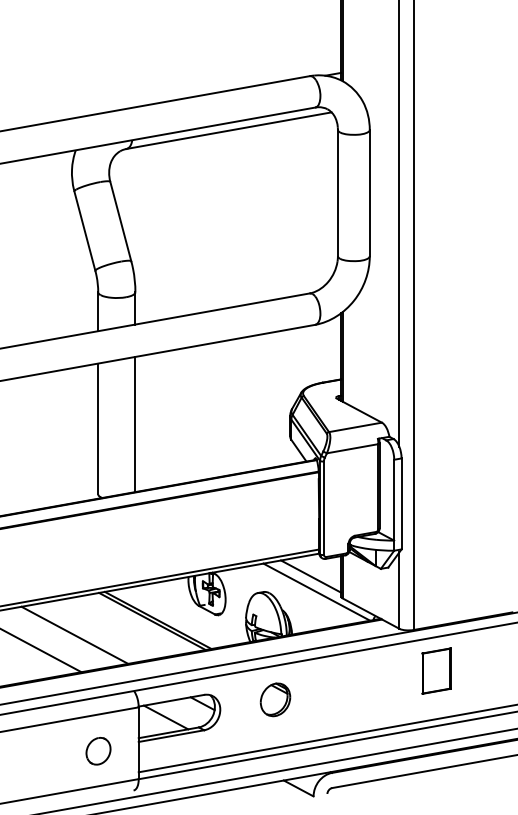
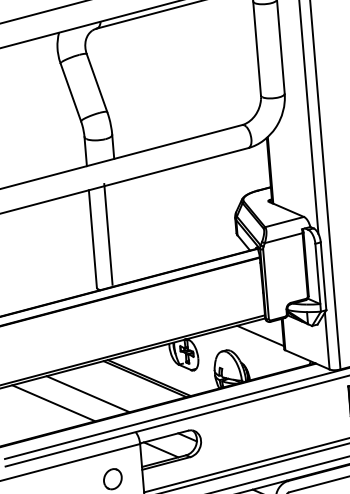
line: (135, 424) -> (108, 234), moved
line: (316, 591) -> (265, 346), removed
part: (275, 699) -> (241, 429), removed

